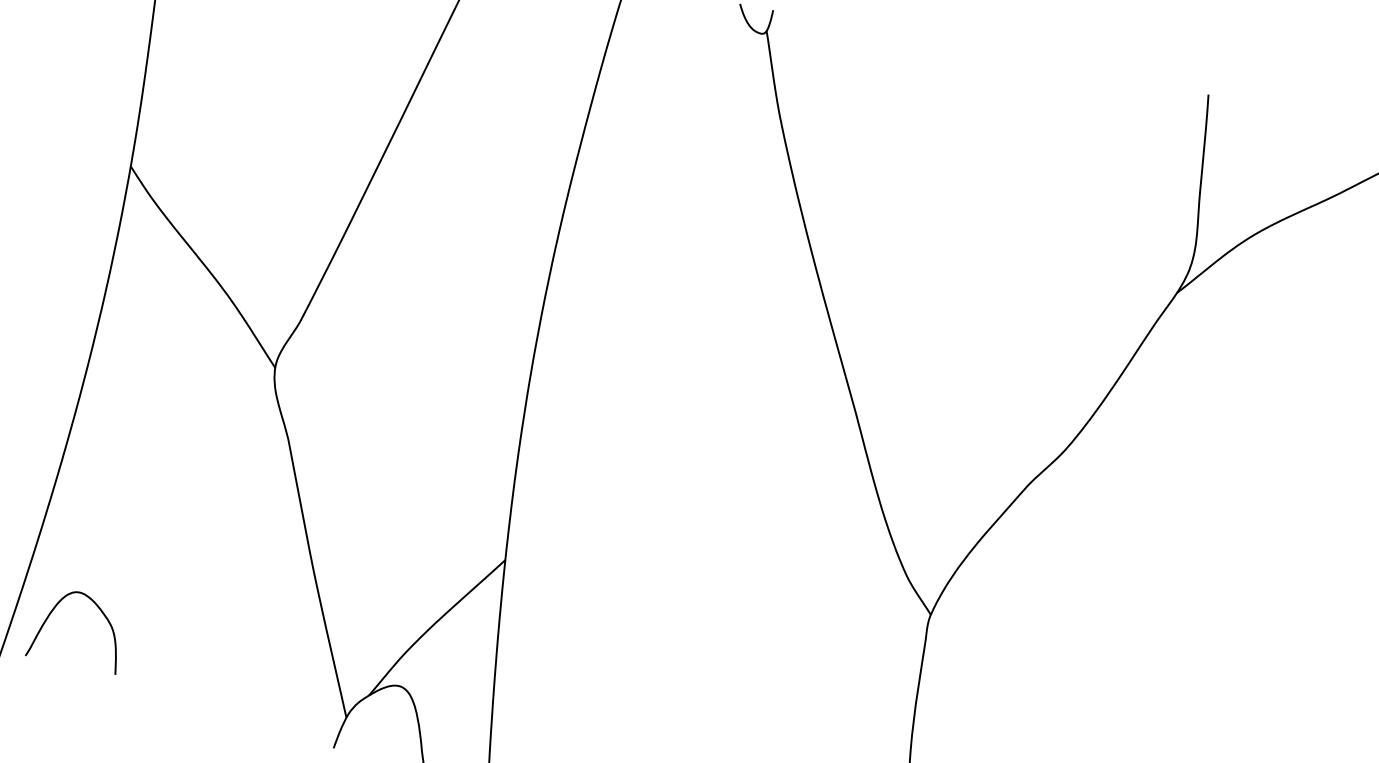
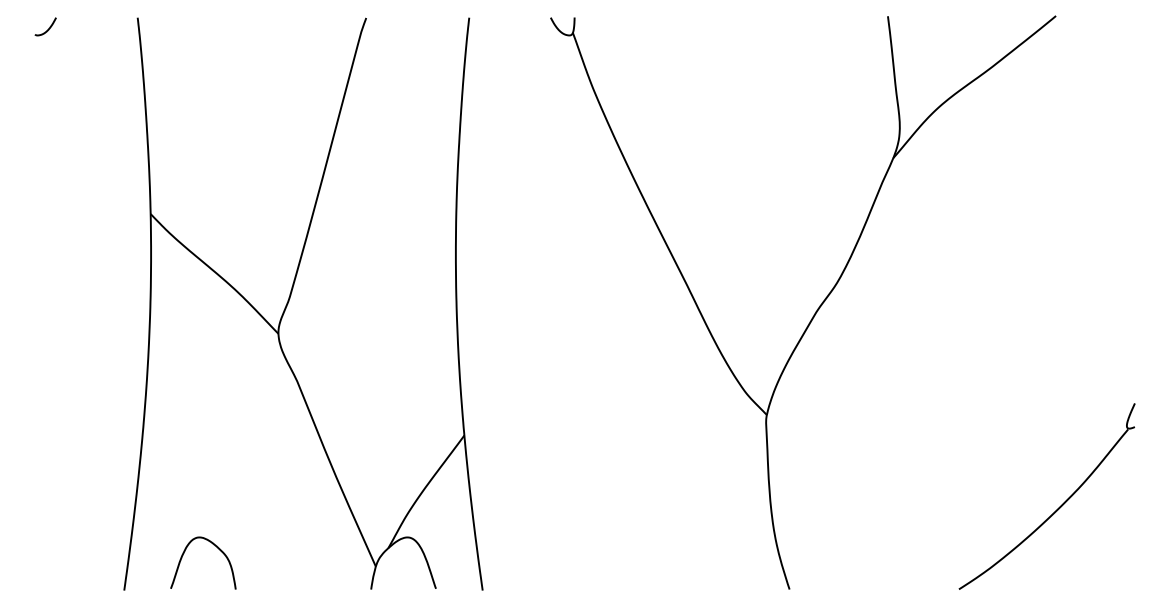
curve: (96, 607) -> (213, 545), moved

